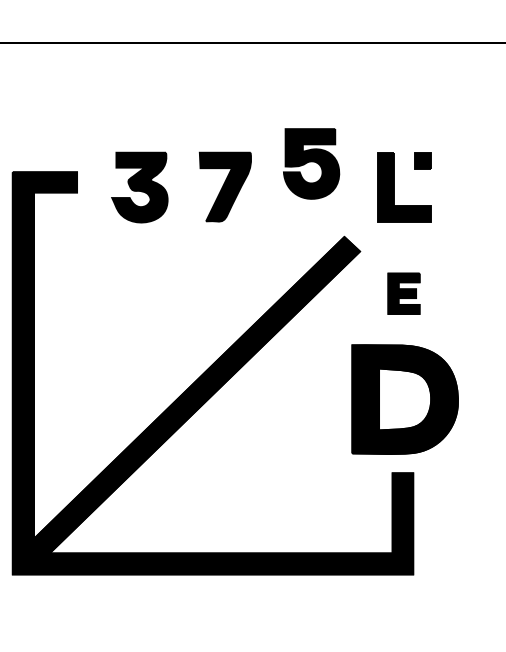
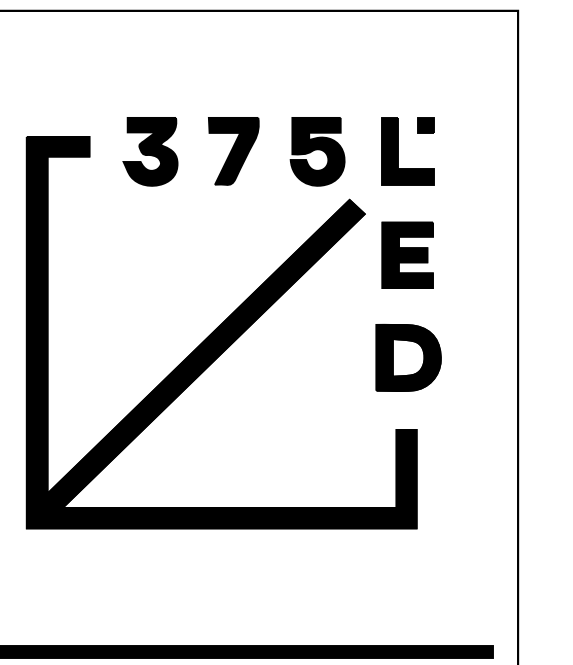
part: (311, 163) -> (317, 151), moved
part: (403, 293) -> (407, 254), size x1.67
part: (404, 398) -> (408, 357), size x0.62

